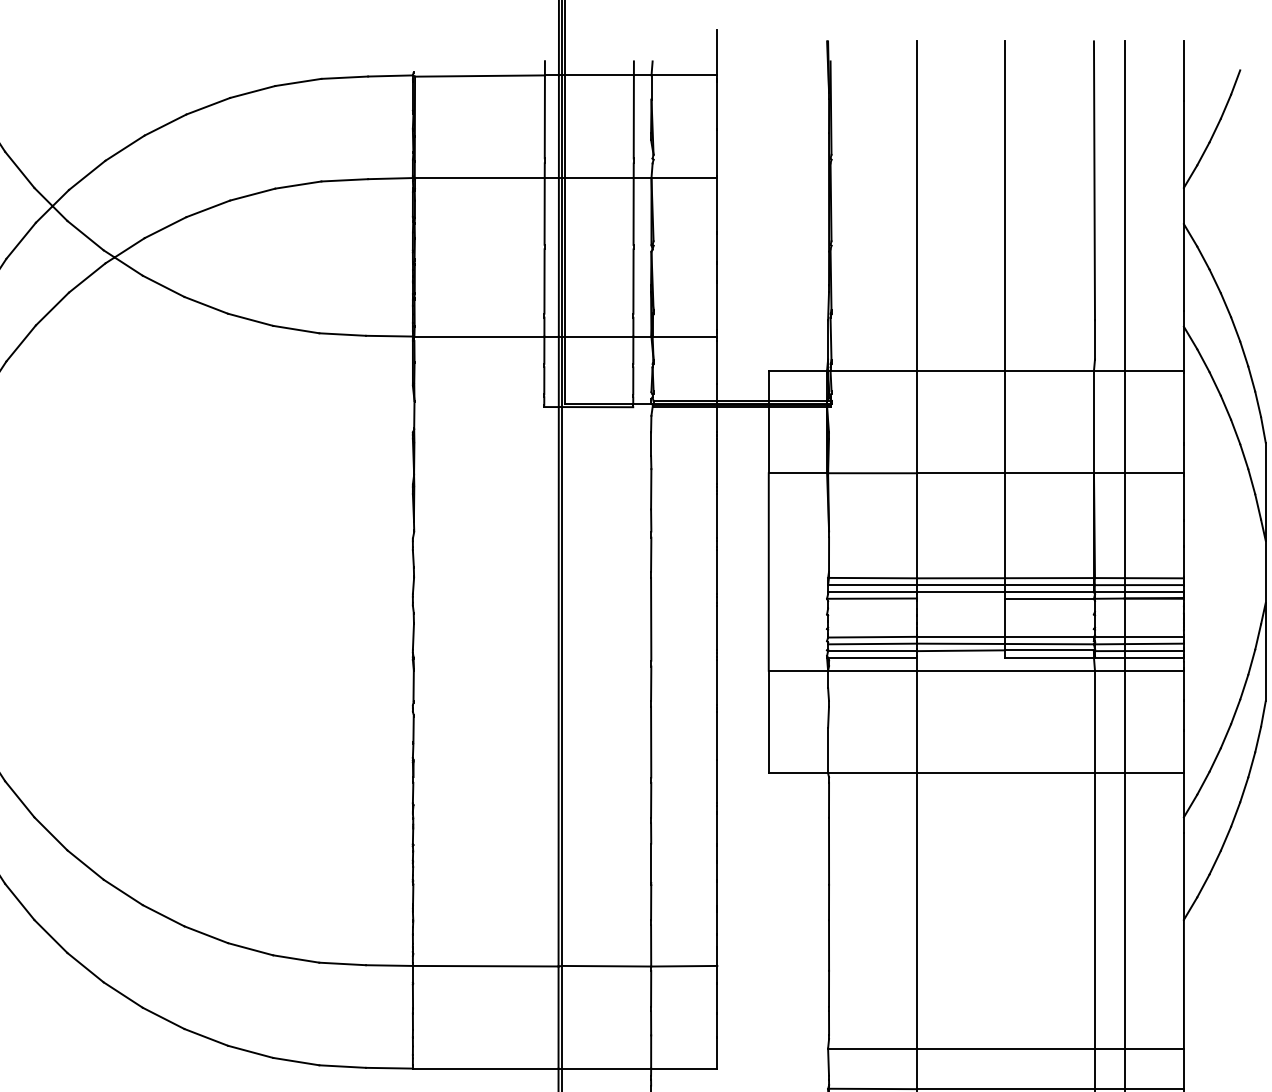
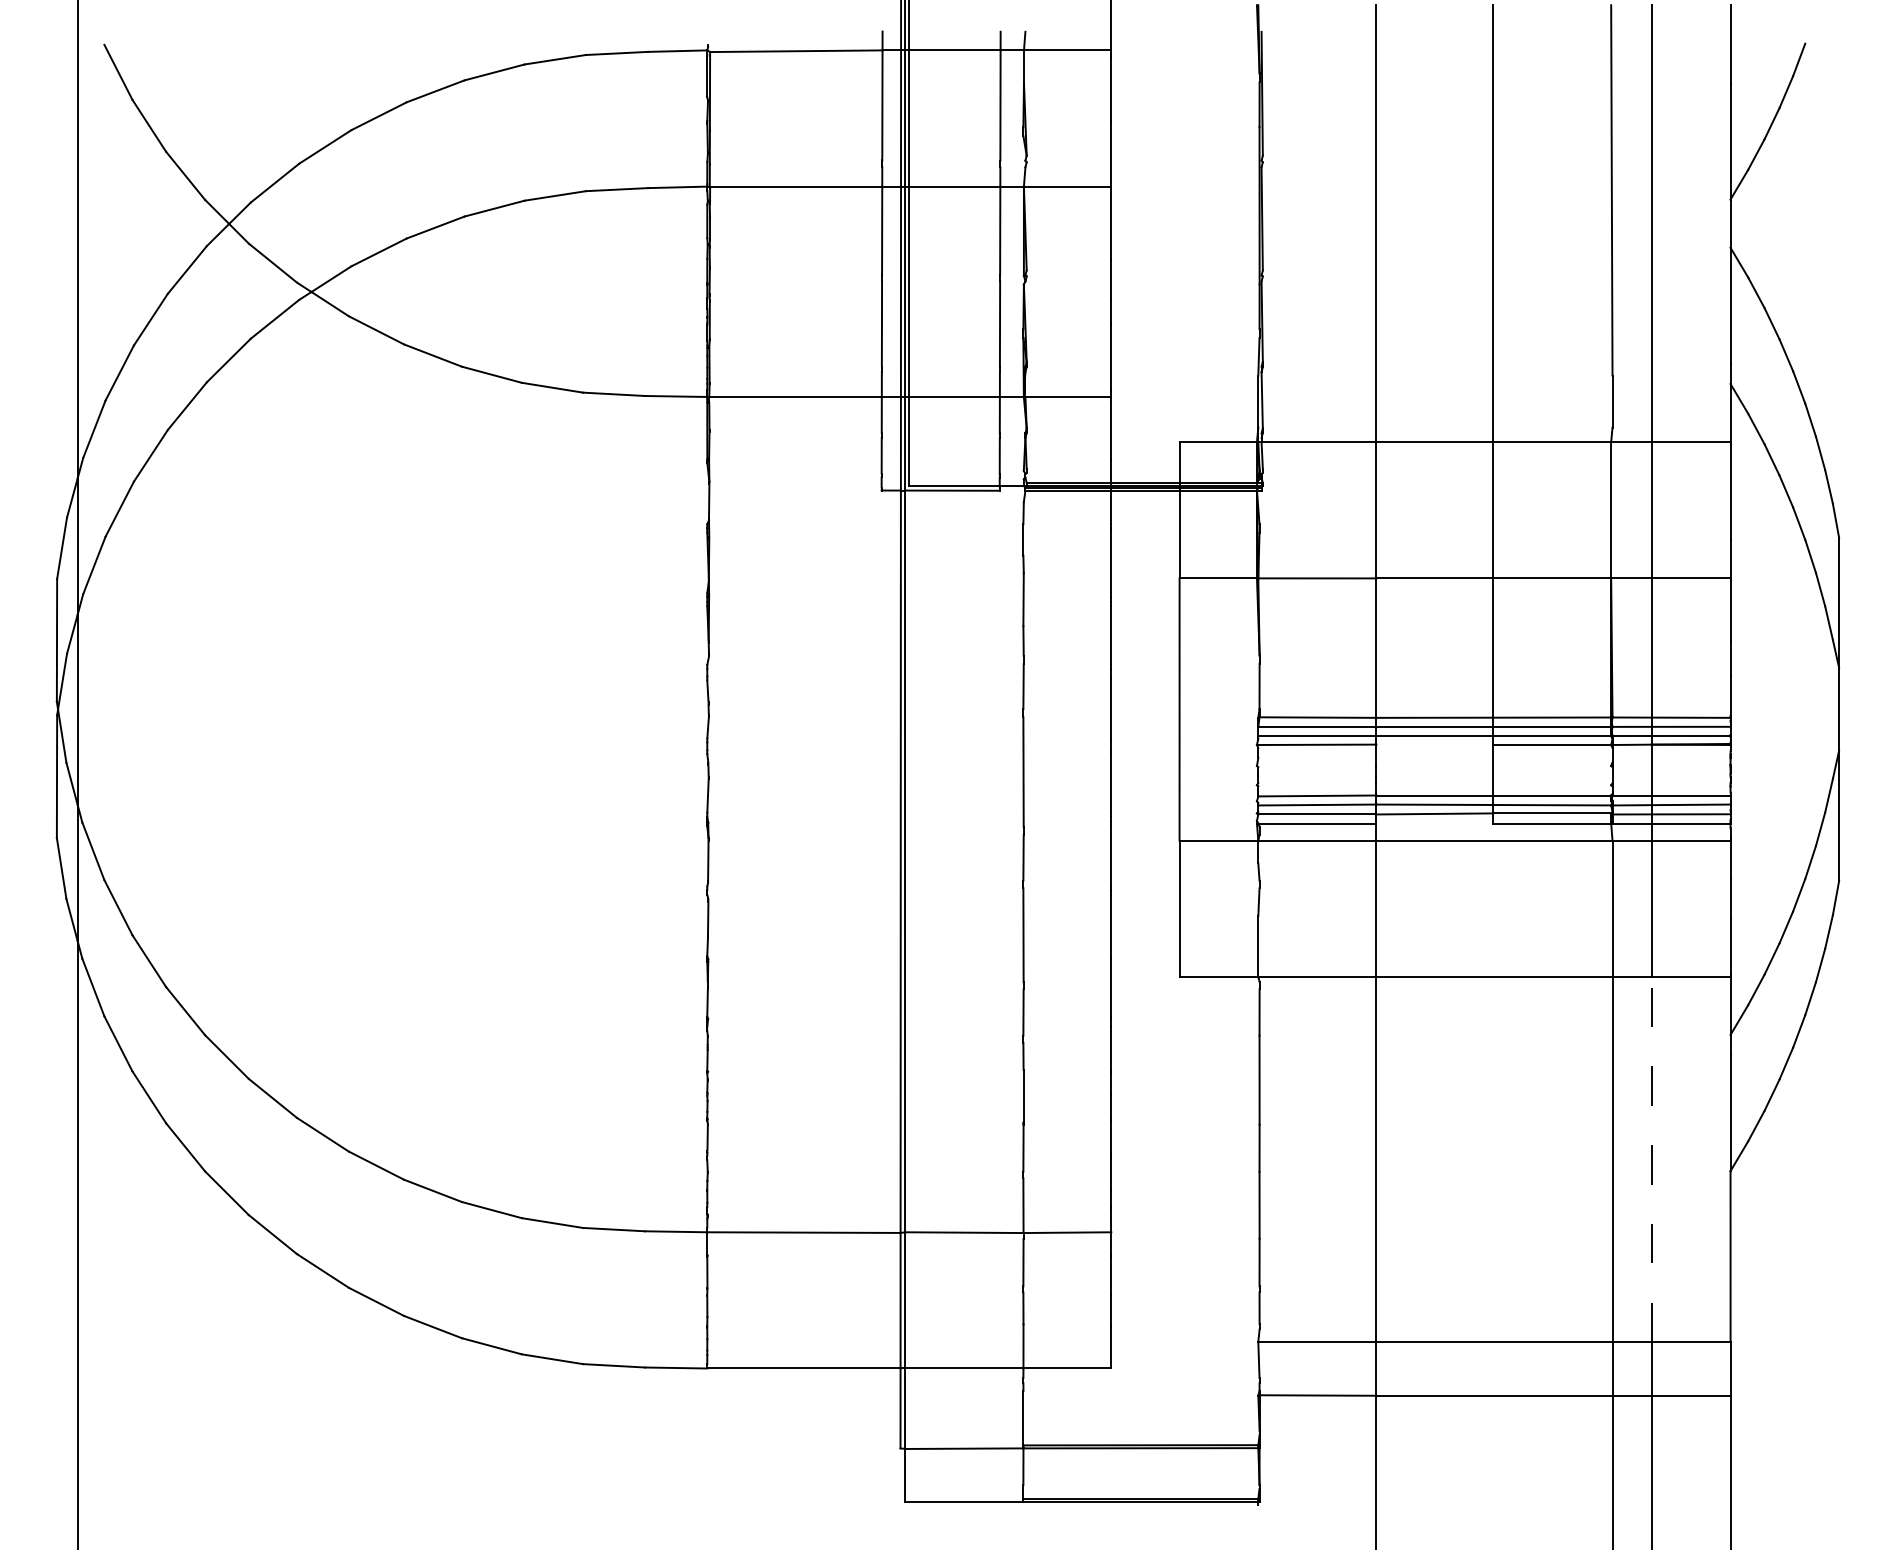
line: (1124, 911) -> (1651, 1159), solid -> dashed

